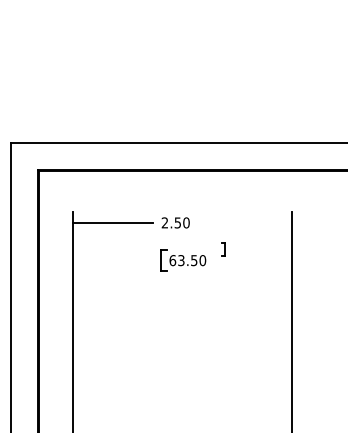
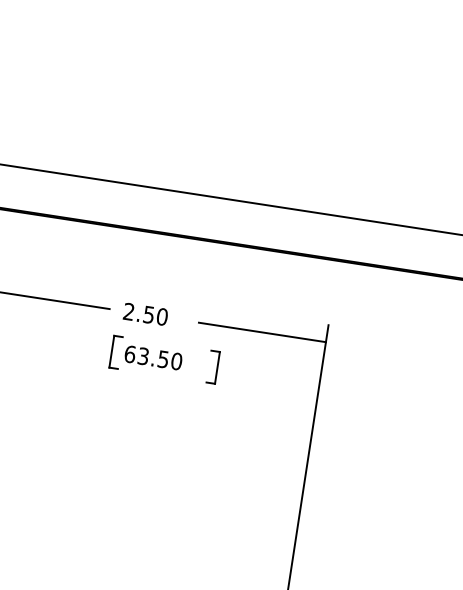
line: (250, 223) -> (261, 333), added
part: (223, 249) -> (213, 366), size x1.67
part: (183, 260) -> (146, 356), moved

